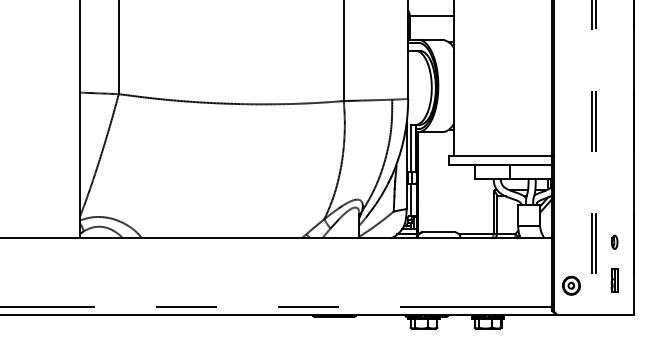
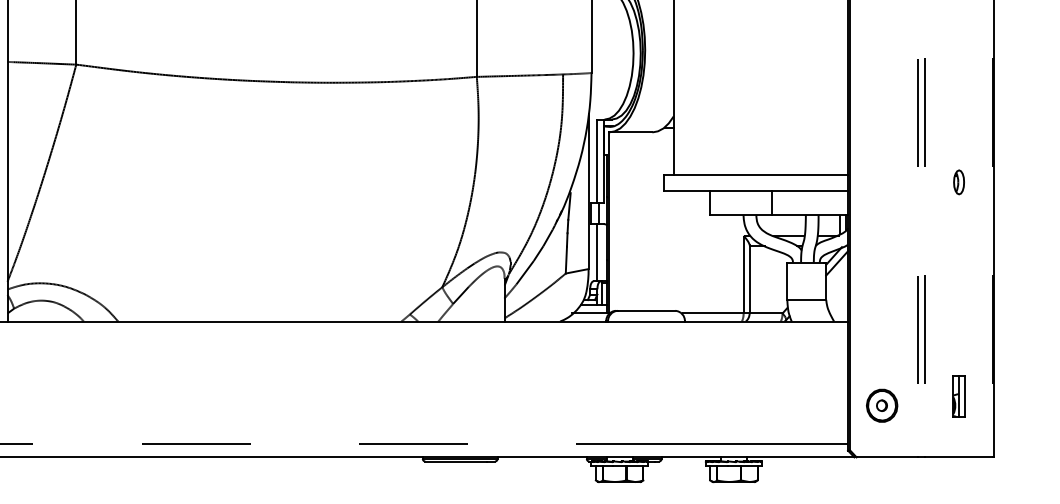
part: (614, 241) -> (958, 180), moved

